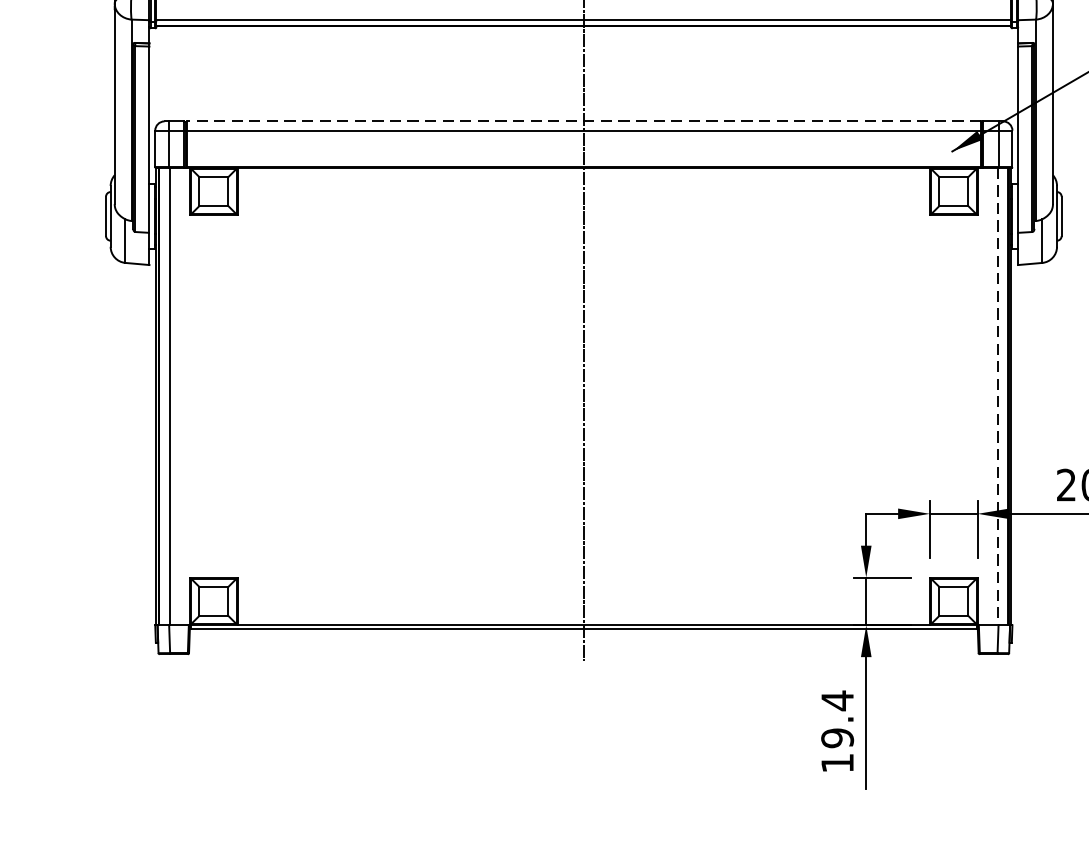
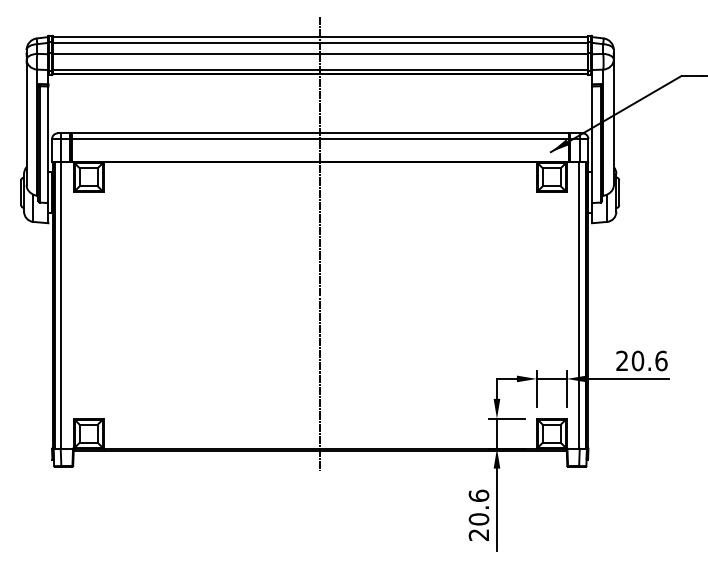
line: (584, 121) -> (320, 133), dashed -> solid
line: (998, 398) -> (579, 306), dashed -> solid
text: (836, 730) -> (478, 514), 19.4 -> 20.6

